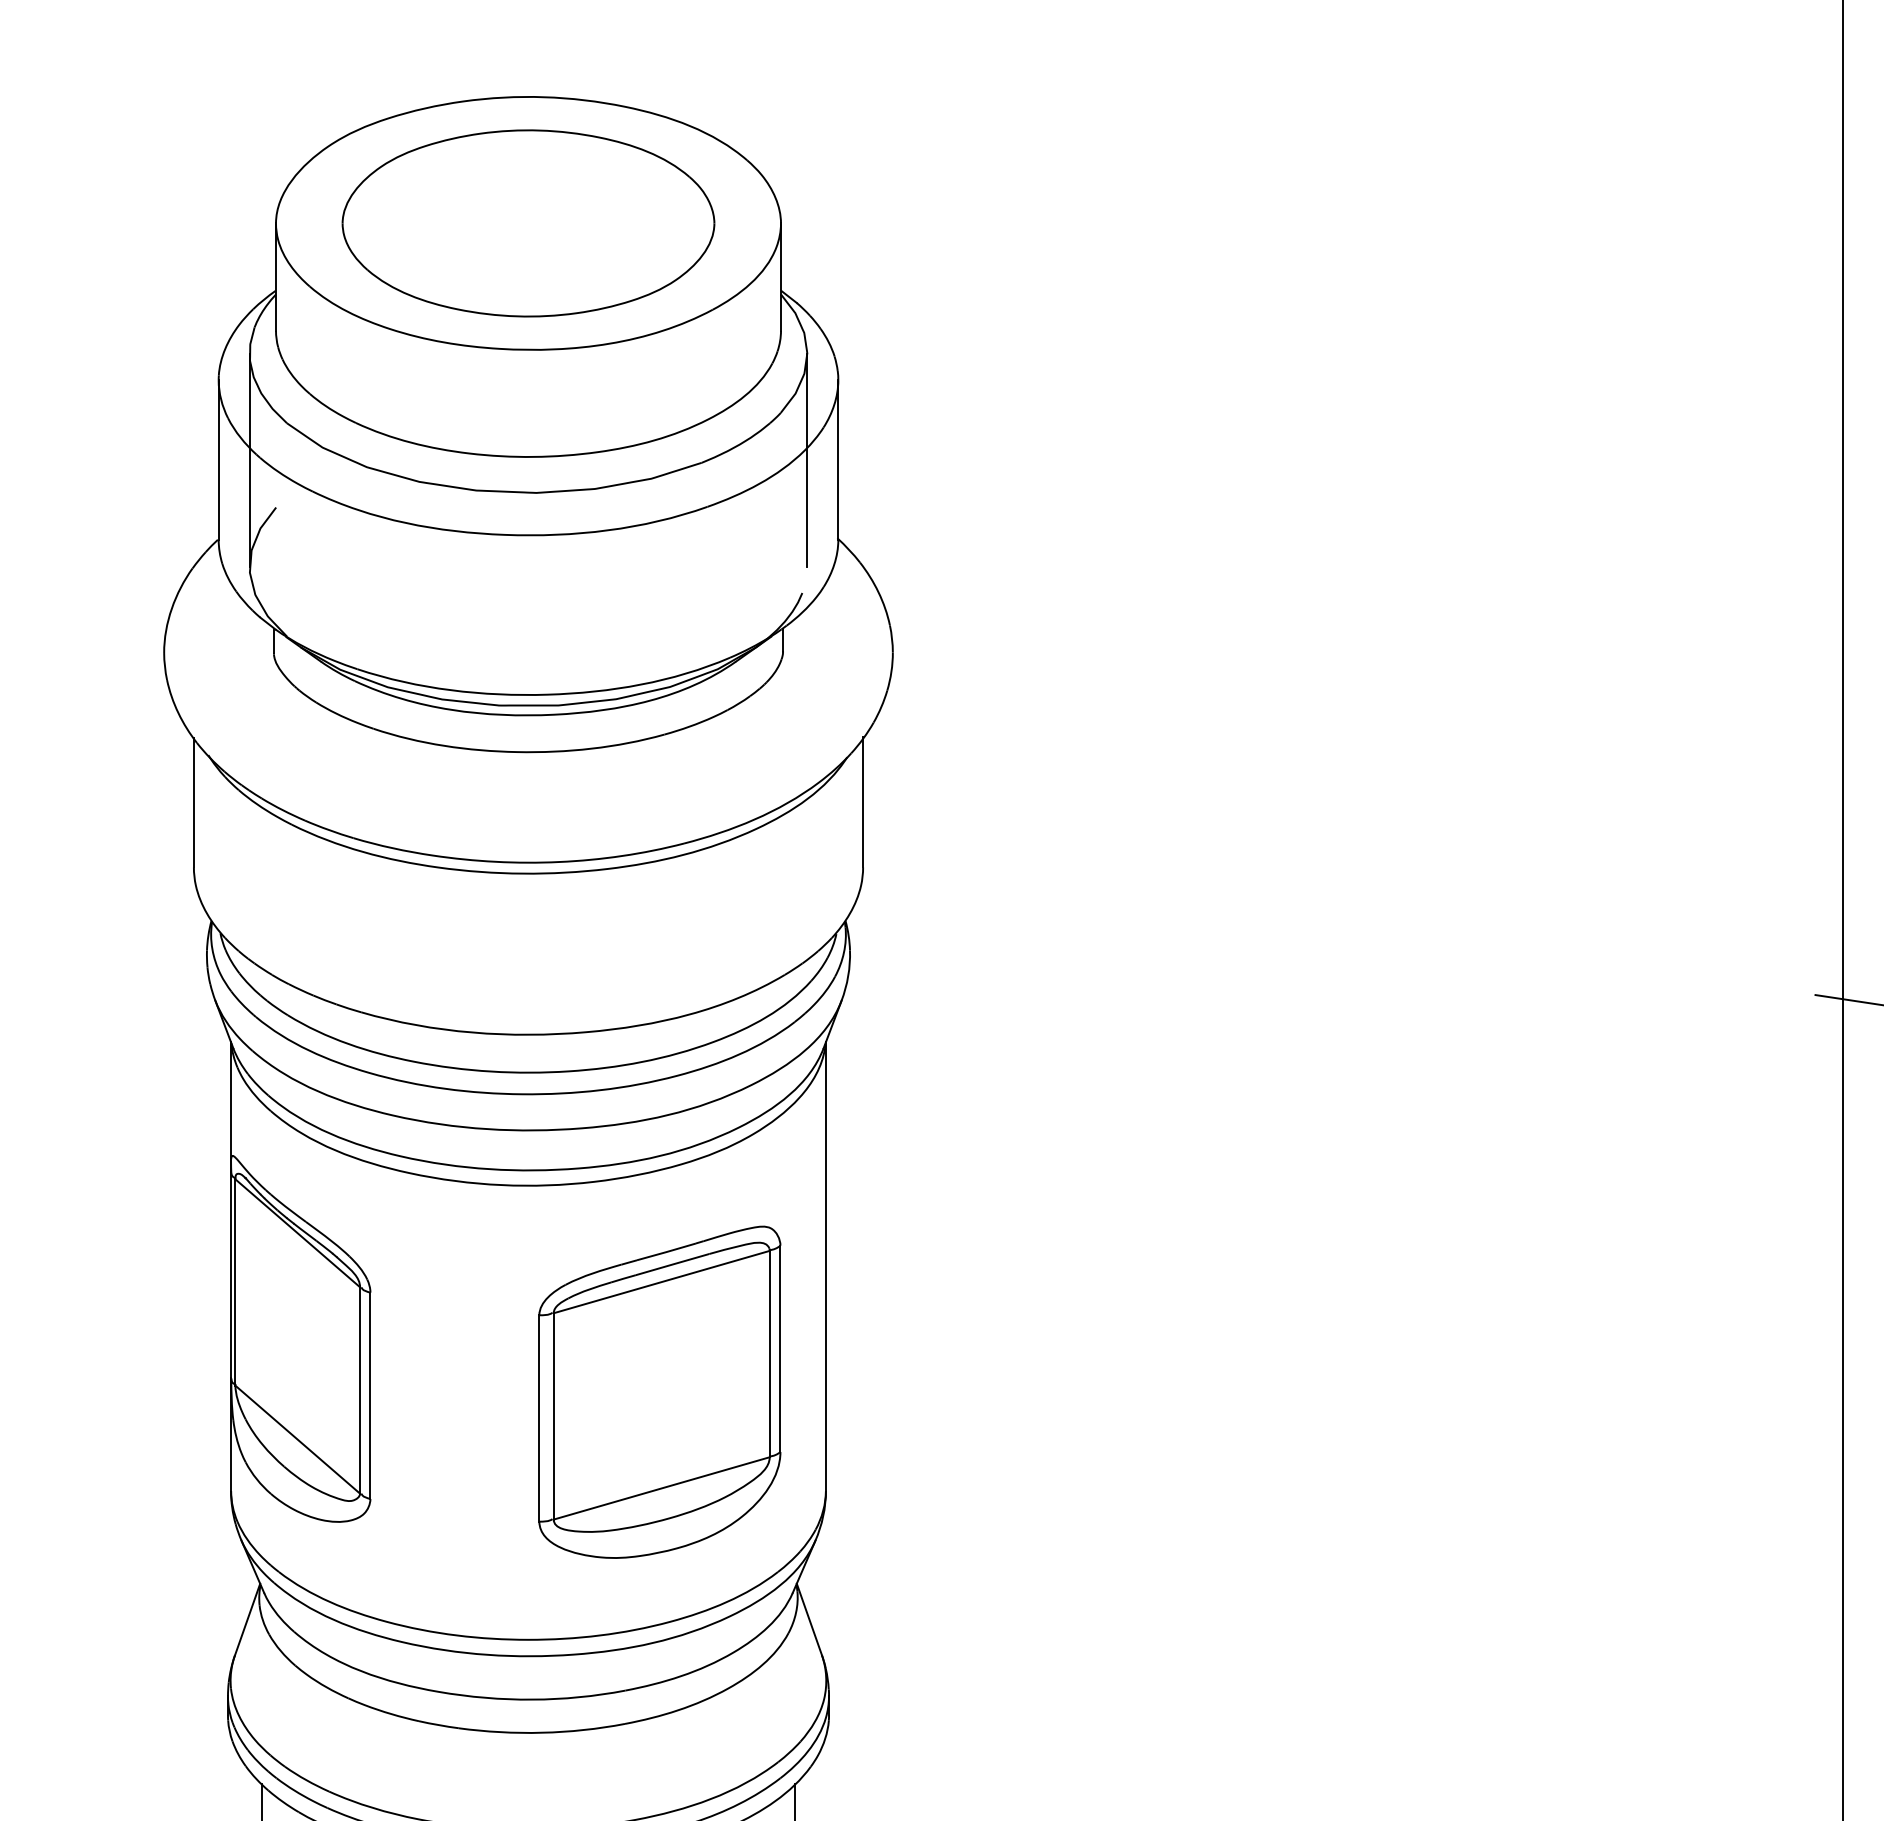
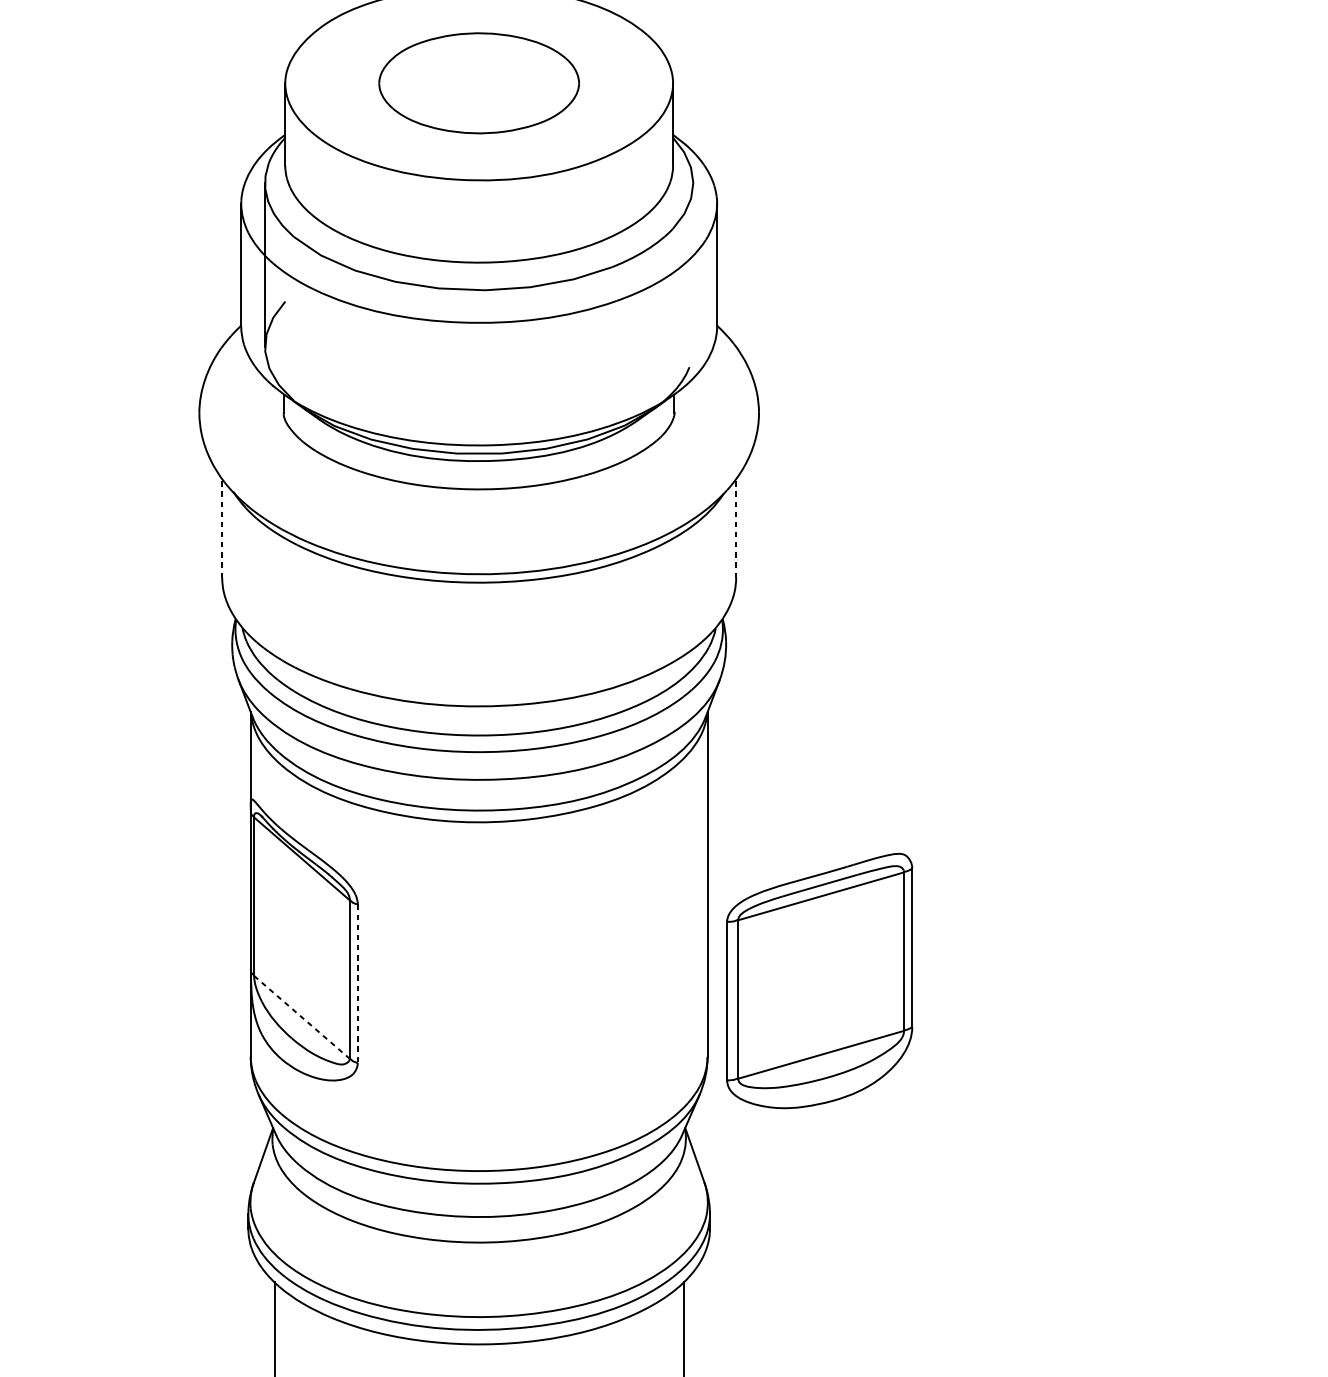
part: (528, 223) -> (479, 83), size x0.7
line: (807, 459) -> (693, 264), removed
line: (863, 801) -> (736, 527), solid -> dashed
line: (193, 802) -> (221, 528), solid -> dashed
part: (659, 1391) -> (819, 980), moved
line: (370, 1396) -> (357, 984), solid -> dashed
line: (298, 1440) -> (302, 1018), solid -> dashed

